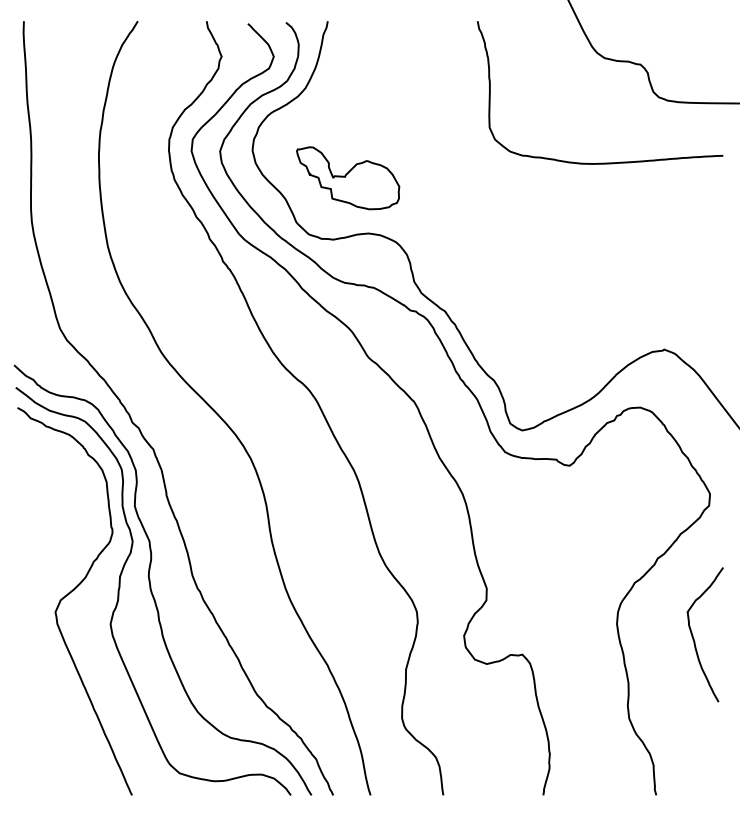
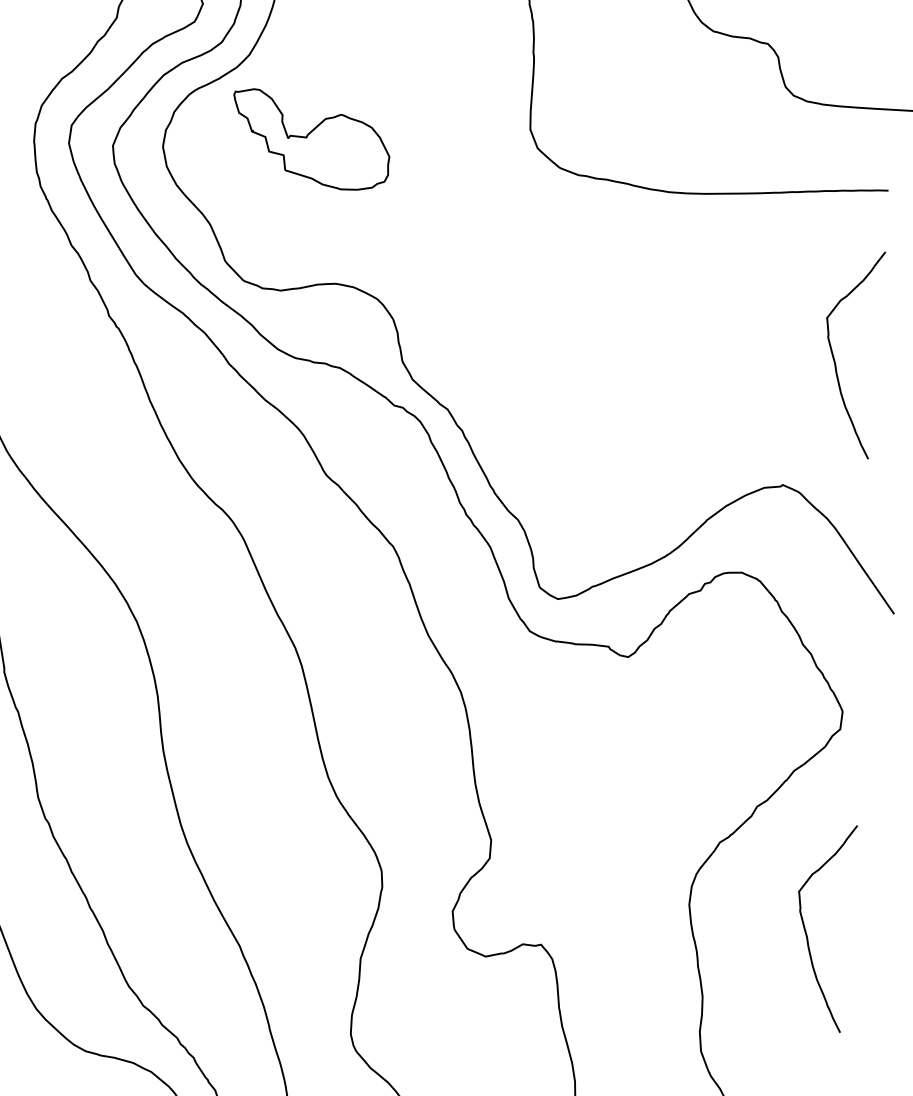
part: (348, 178) -> (311, 140), moved
curve: (694, 266) -> (835, 359), added

